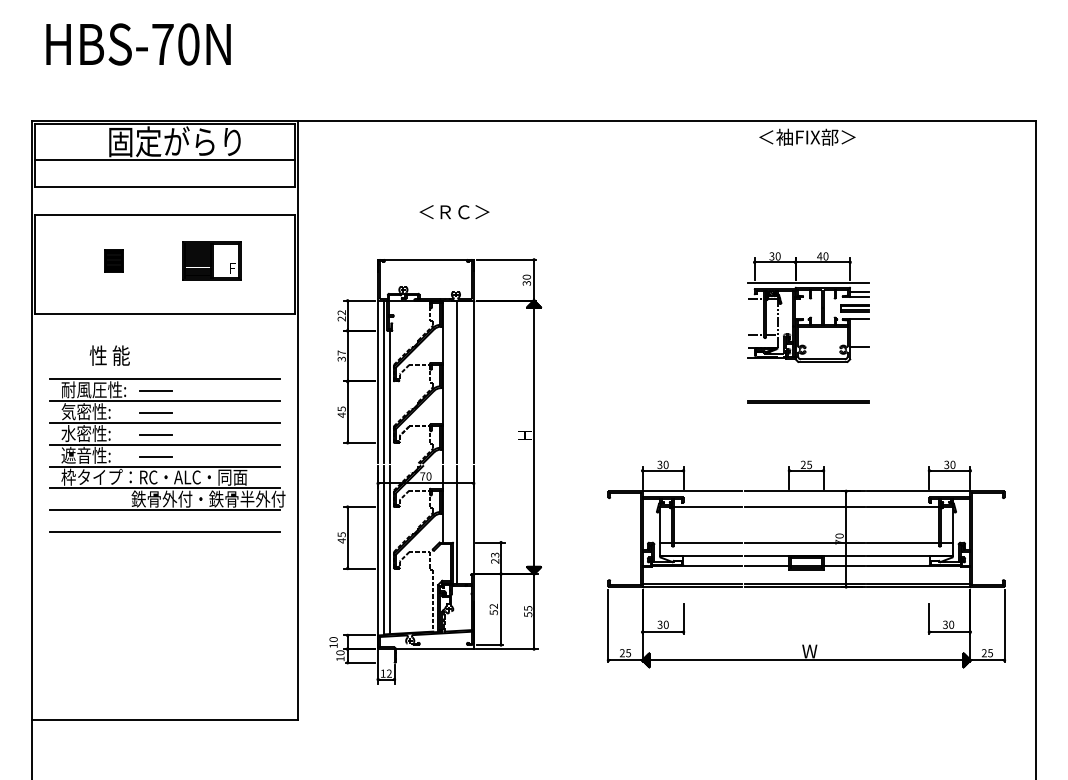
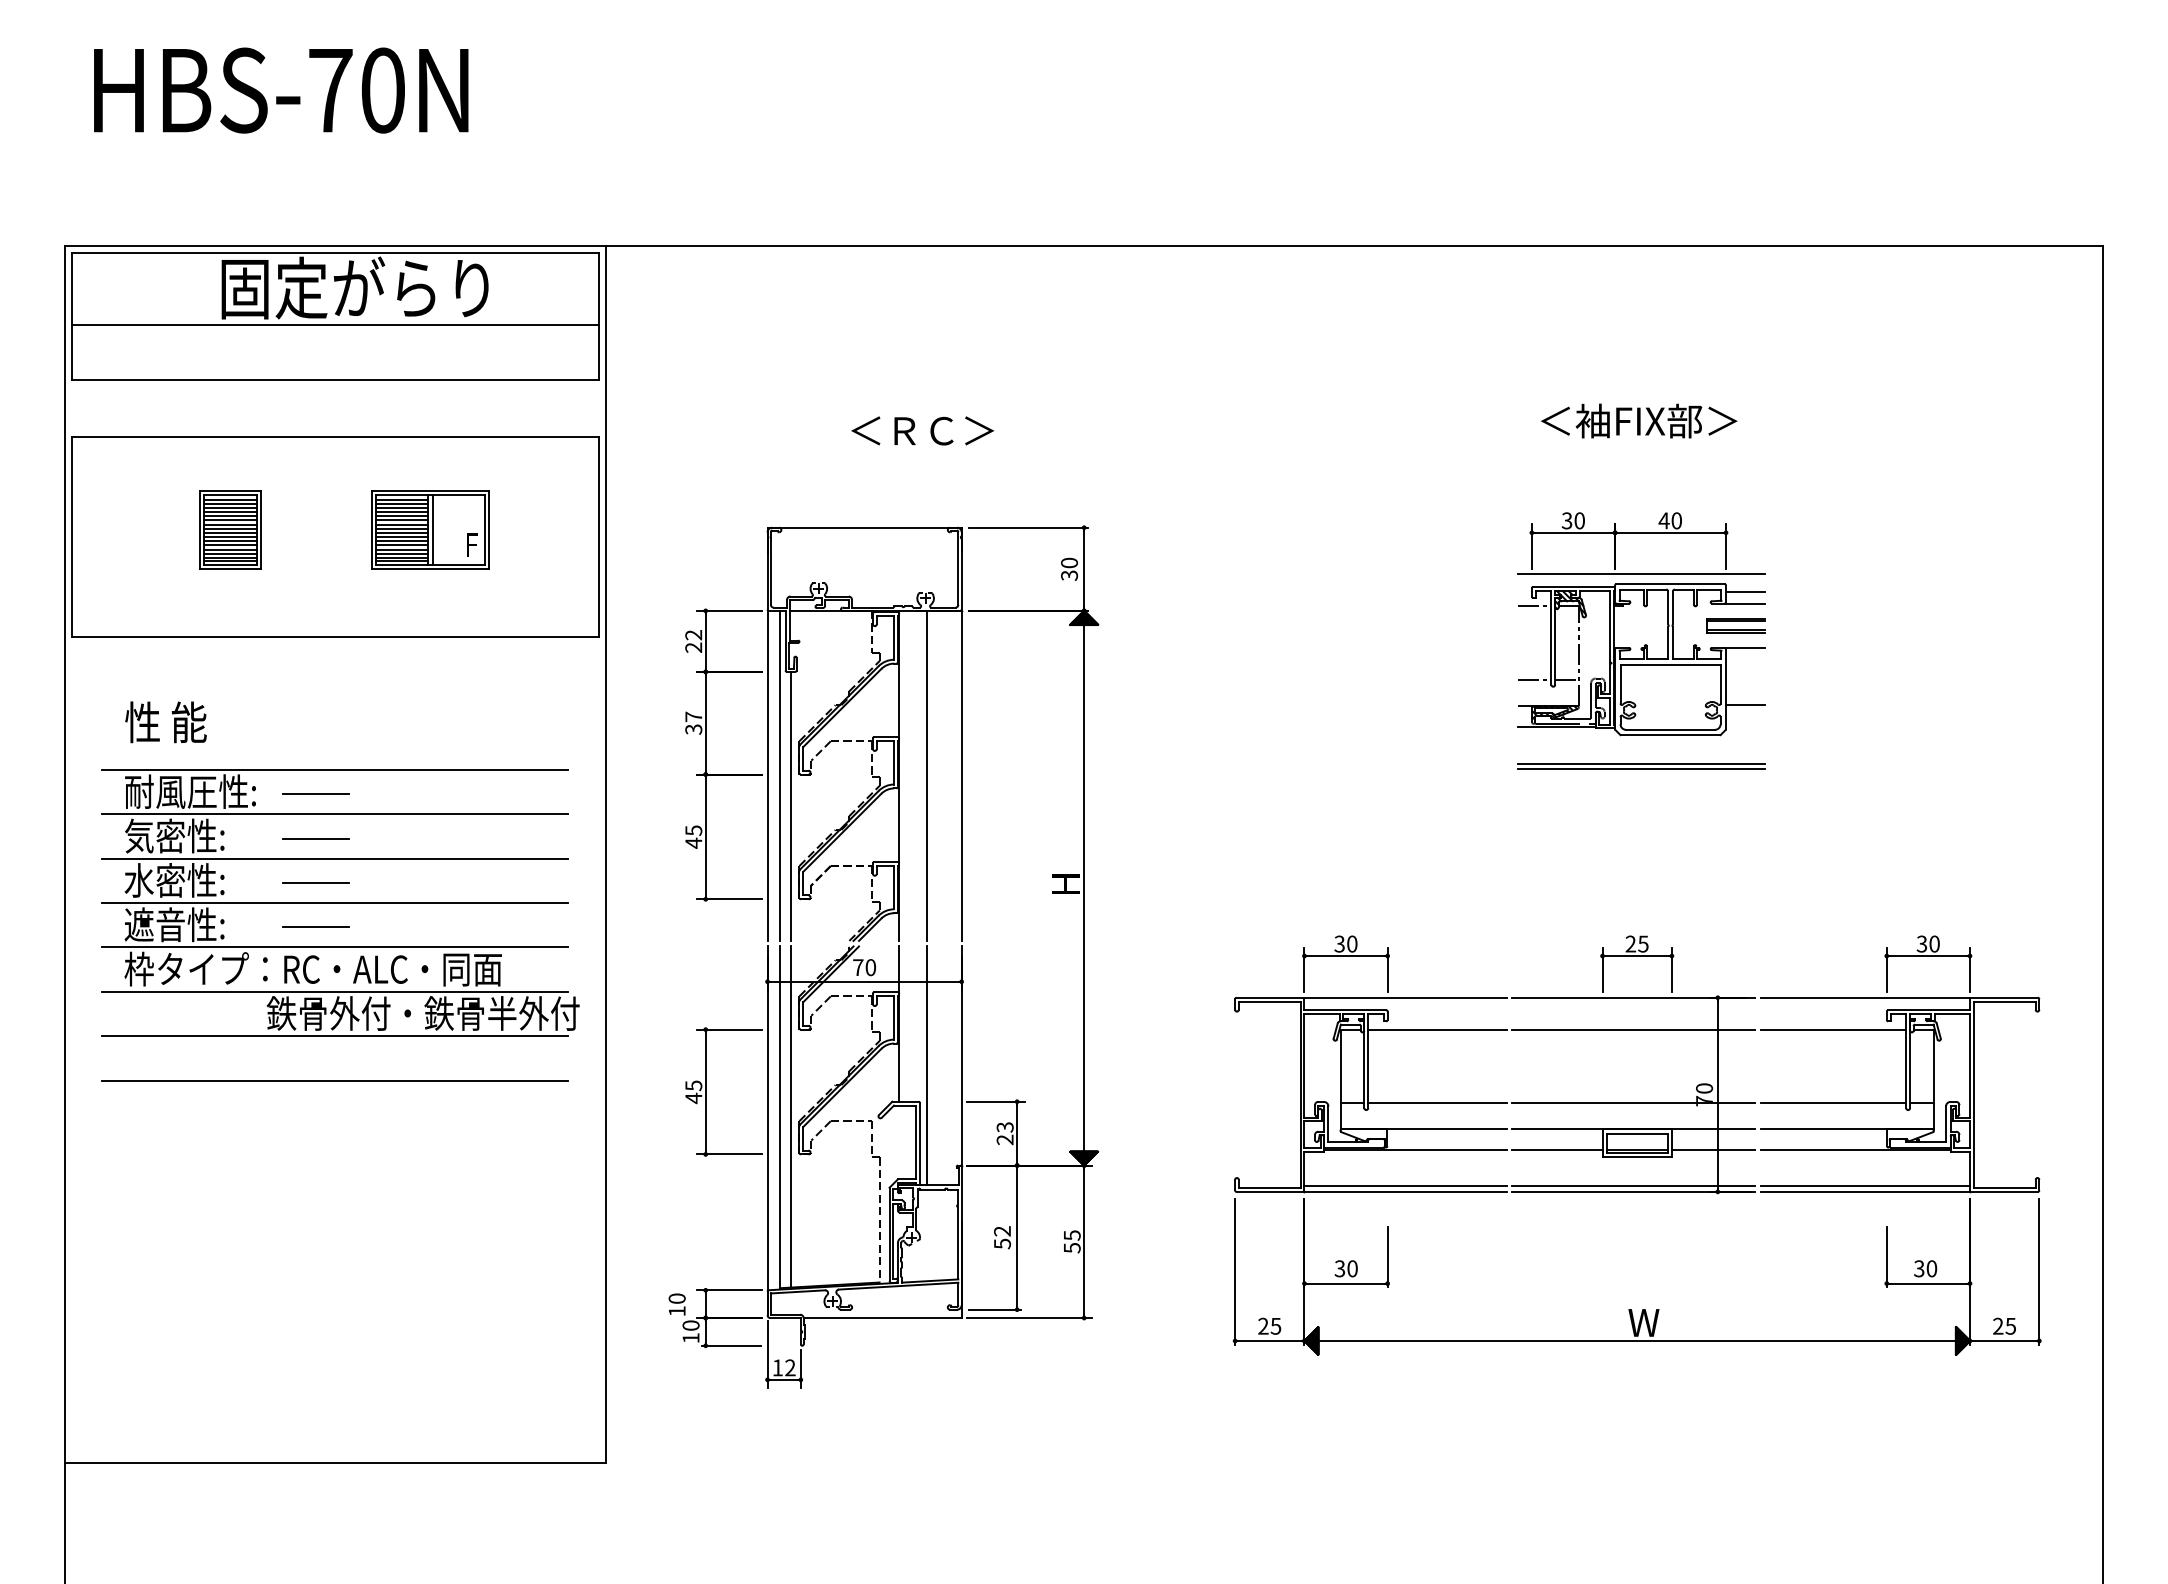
text: (807, 136) -> (1639, 419), moved
part: (113, 260) -> (230, 529), size x1.67
text: (109, 355) -> (165, 721), moved
line: (808, 401) -> (1641, 764), moved

